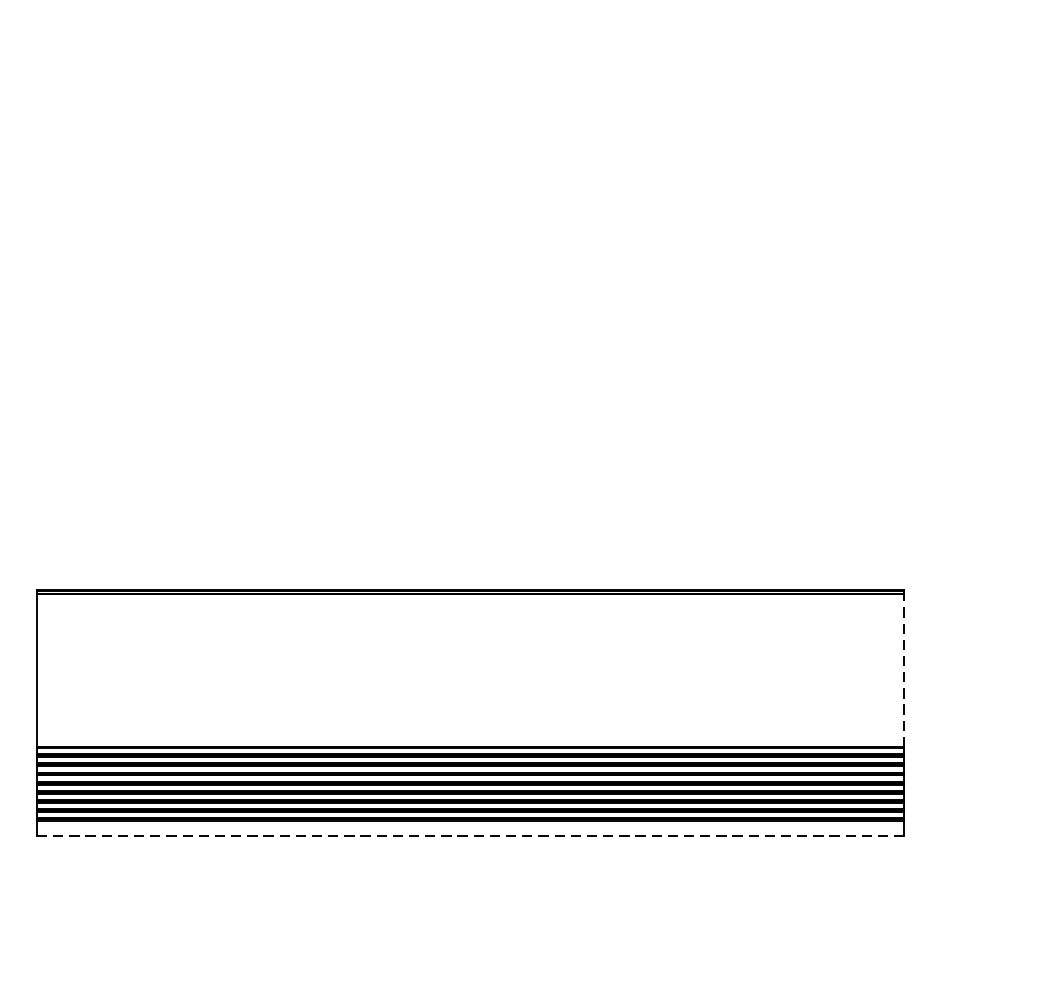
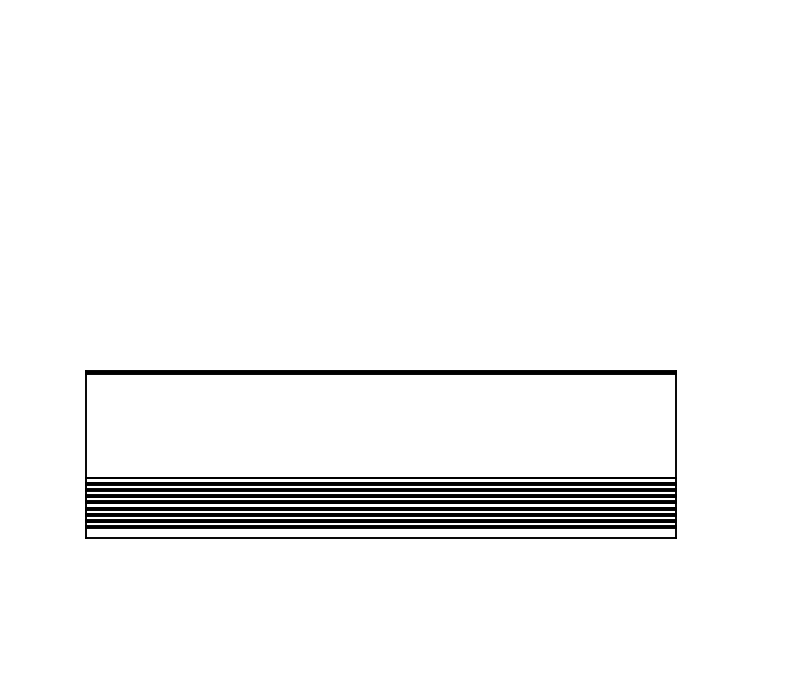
line: (904, 670) -> (675, 425), dashed -> solid
line: (470, 836) -> (380, 538), dashed -> solid

